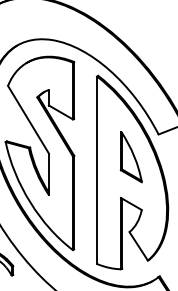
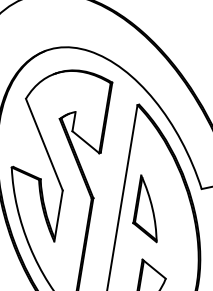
part: (130, 157) -> (147, 209), moved

